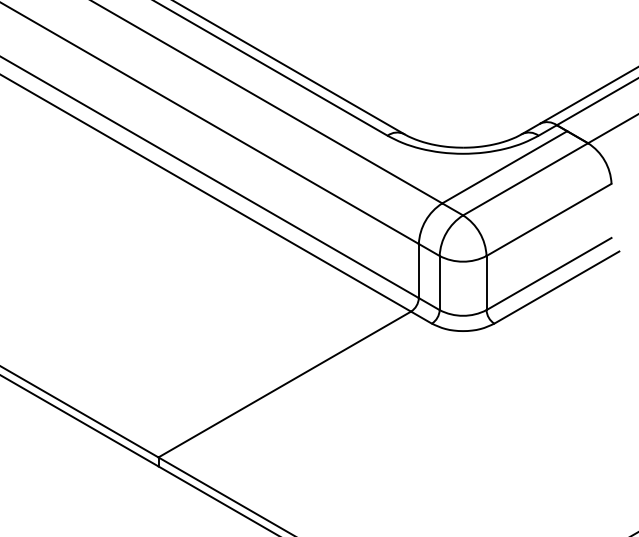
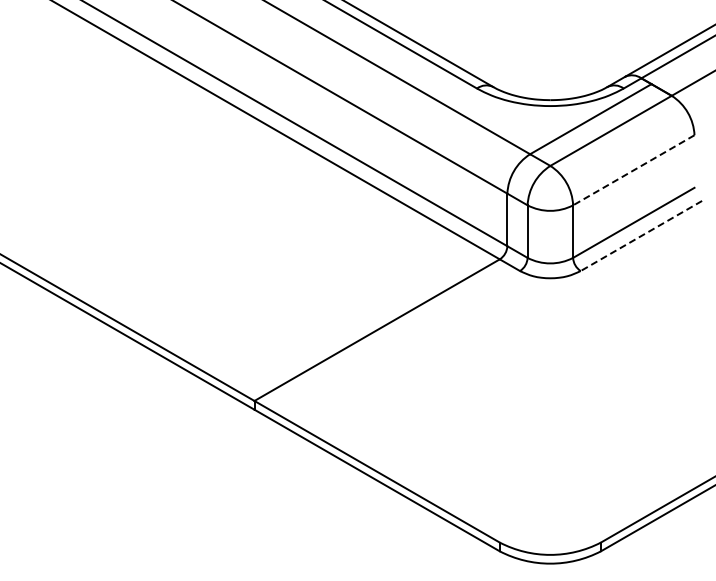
line: (548, 220) -> (633, 170), solid -> dashed
line: (555, 288) -> (640, 236), solid -> dashed

